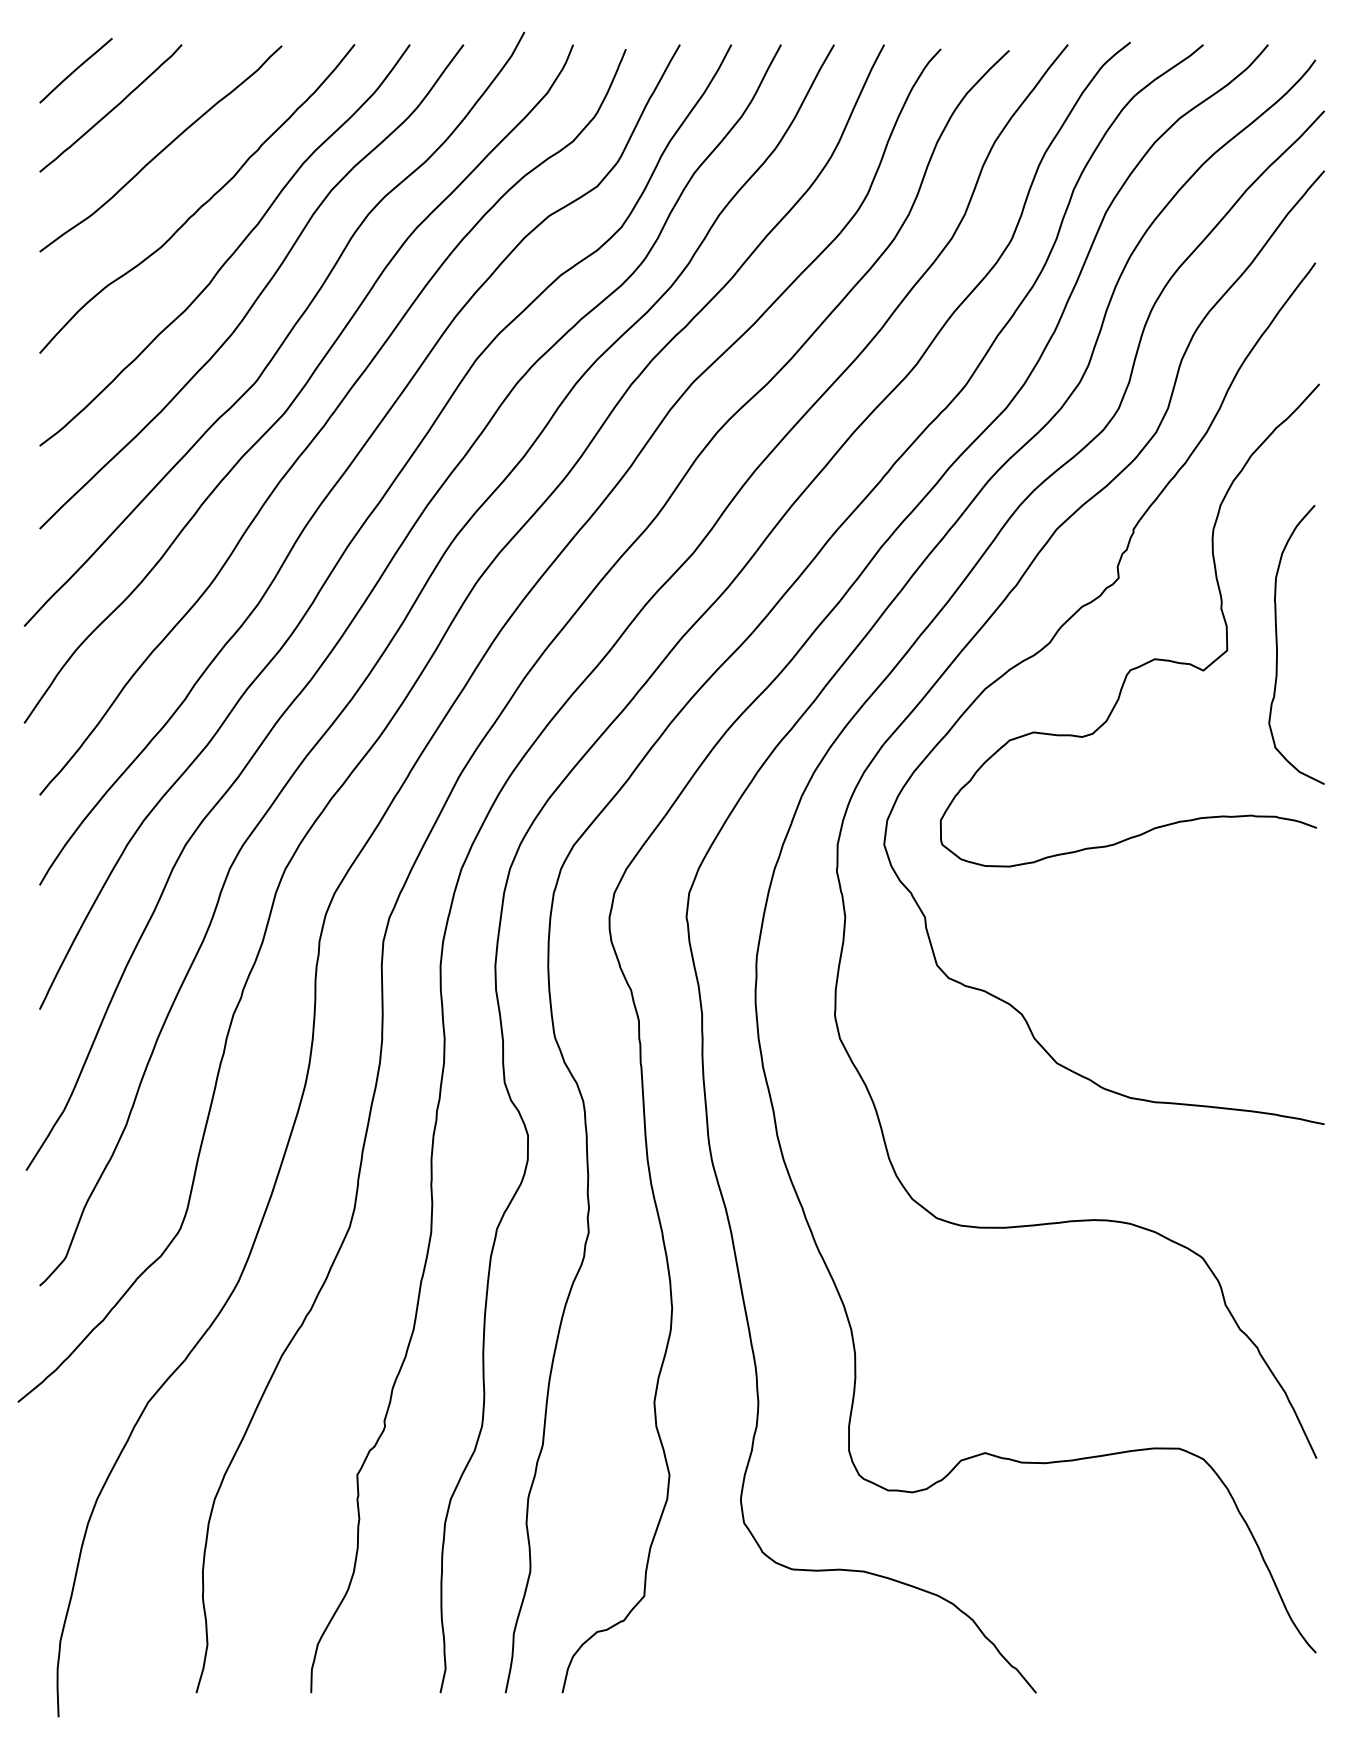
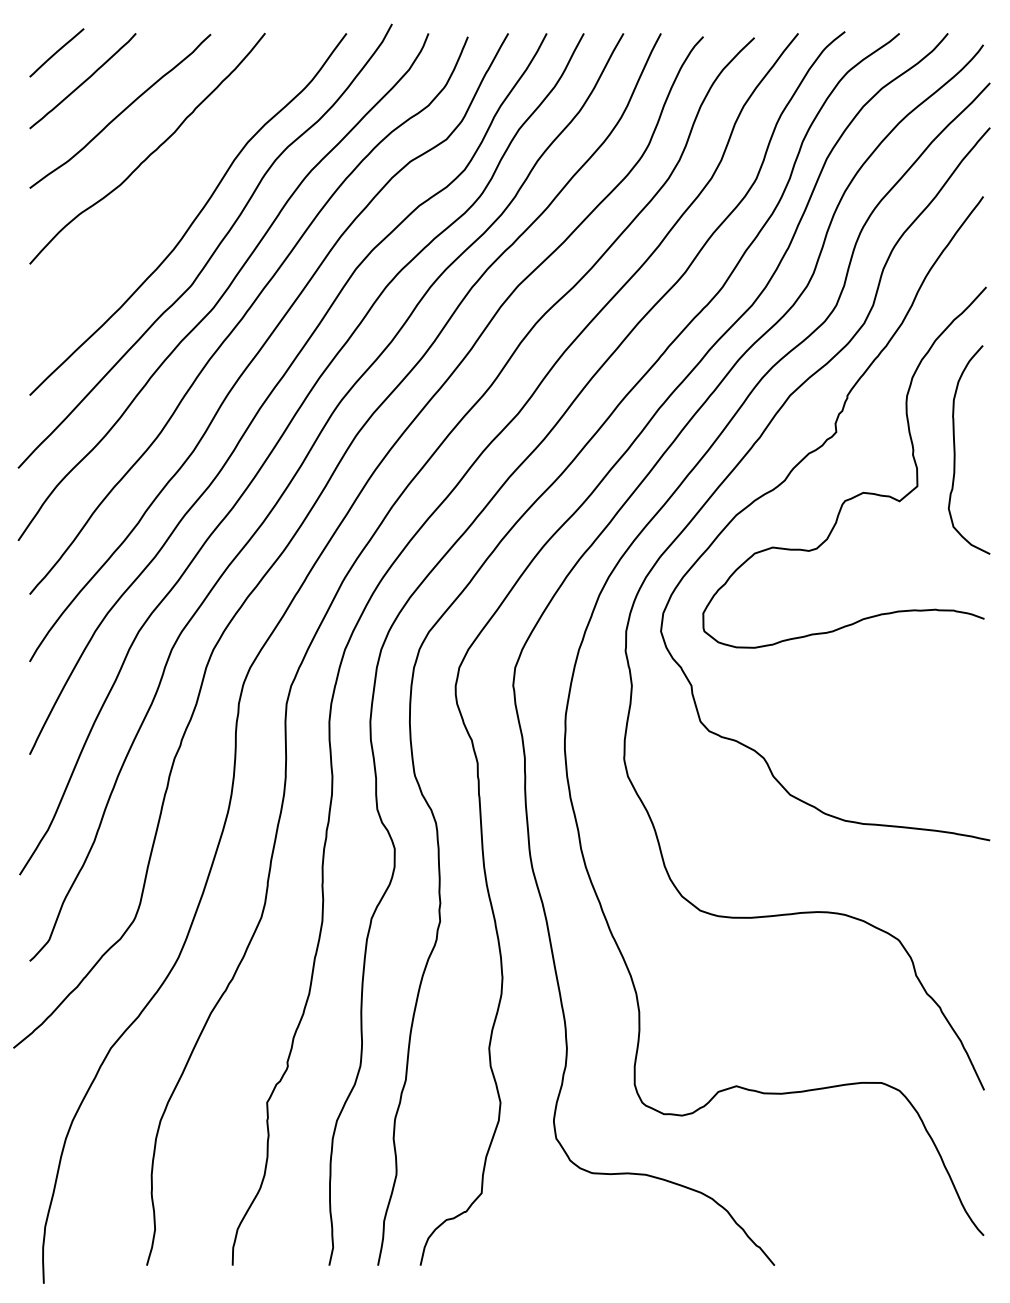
curve: (233, 251) -> (174, 188), removed
curve: (1277, 644) -> (954, 449), moved

